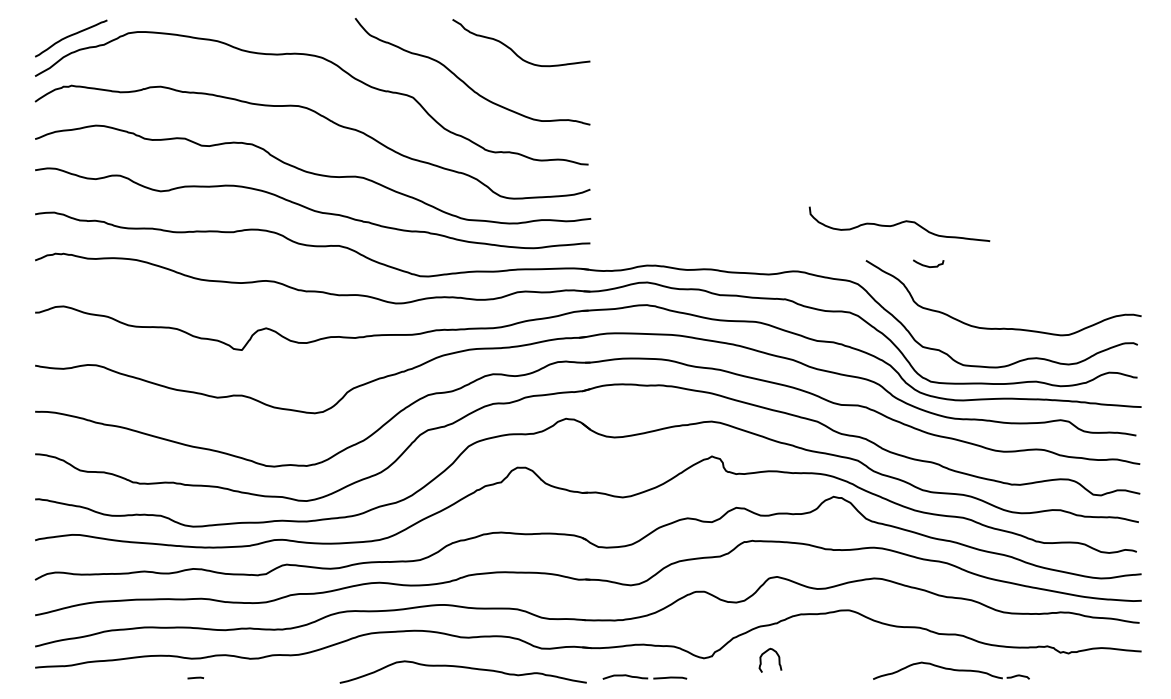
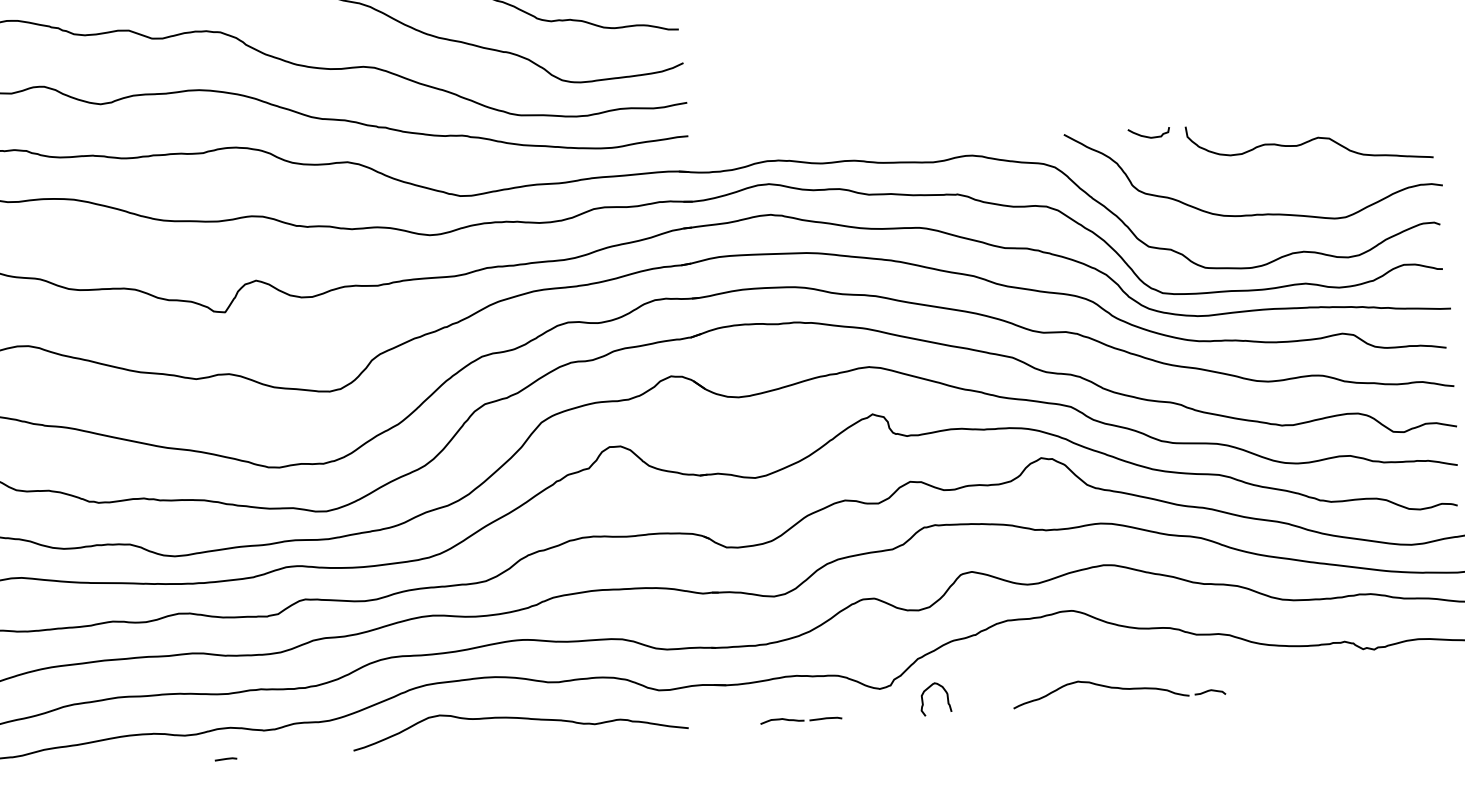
curve: (899, 223) -> (1308, 141), moved
curve: (777, 656) -> (944, 693), moved
curve: (463, 668) -> (520, 719), moved
part: (951, 670) -> (1119, 689), moved
part: (644, 676) -> (800, 718), size x0.71
line: (195, 677) -> (225, 758), moved

